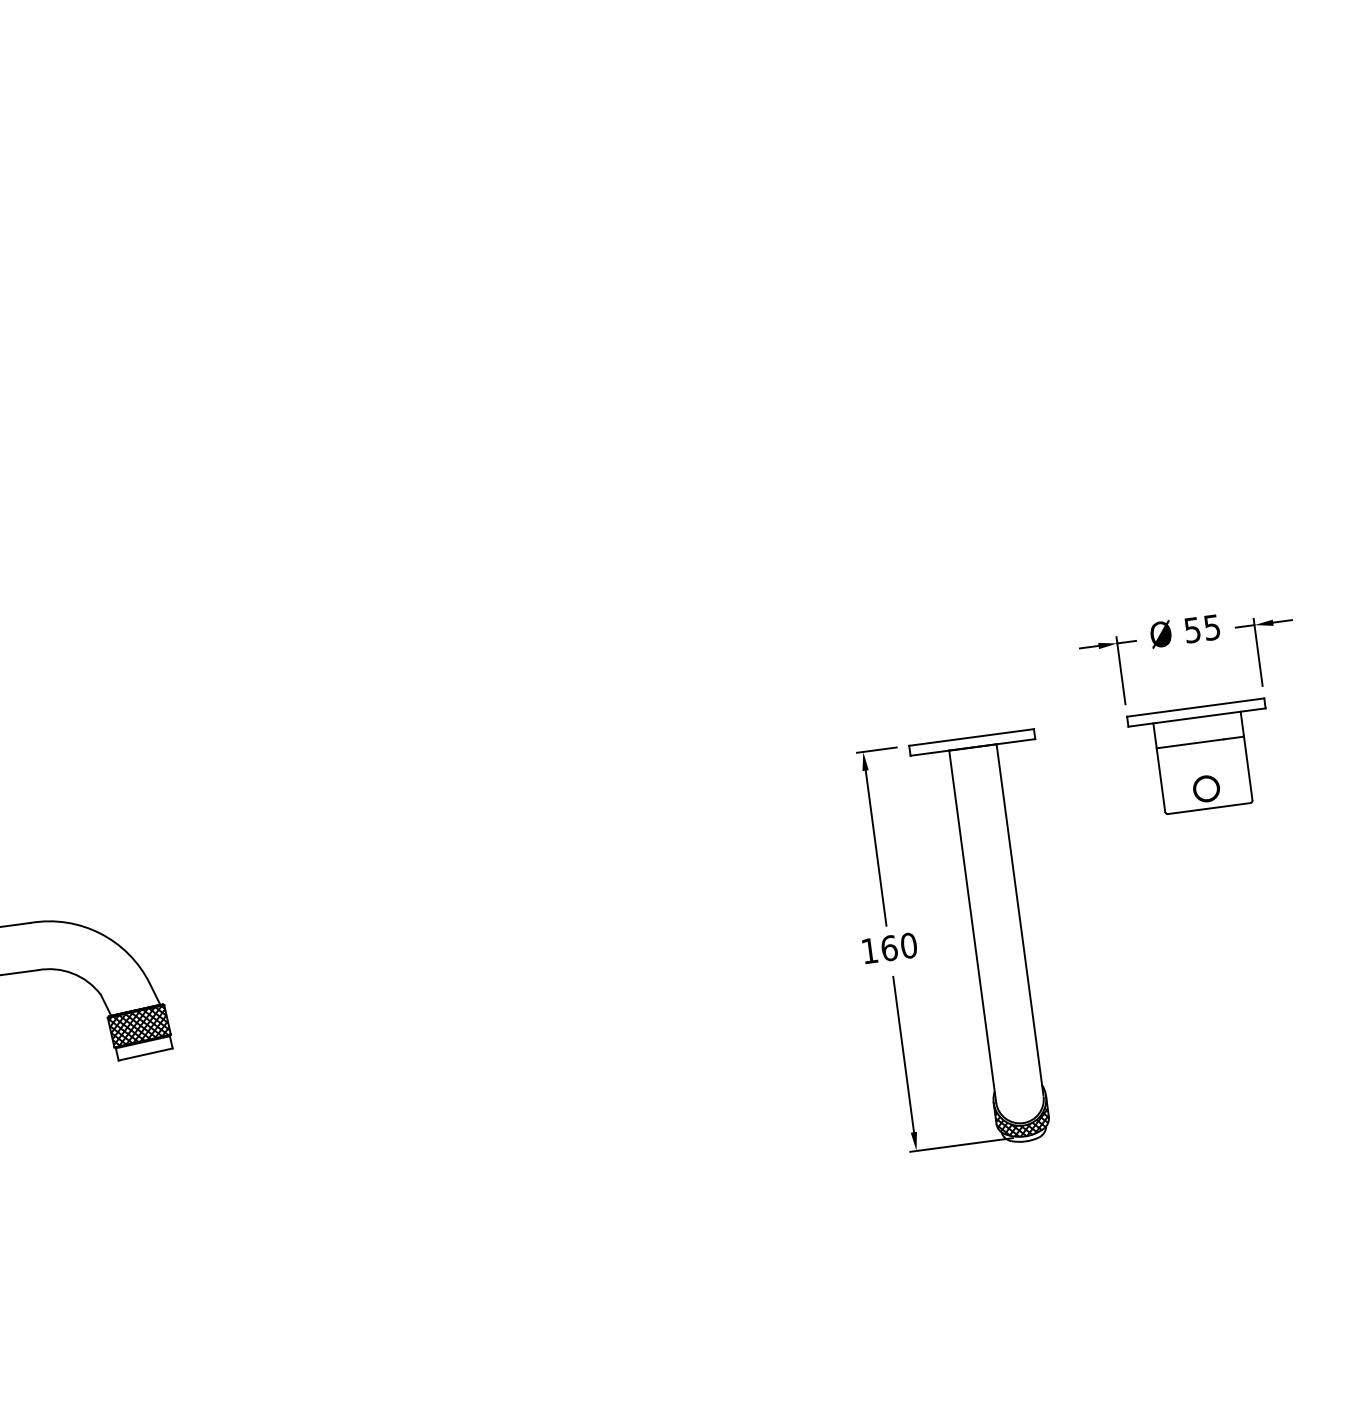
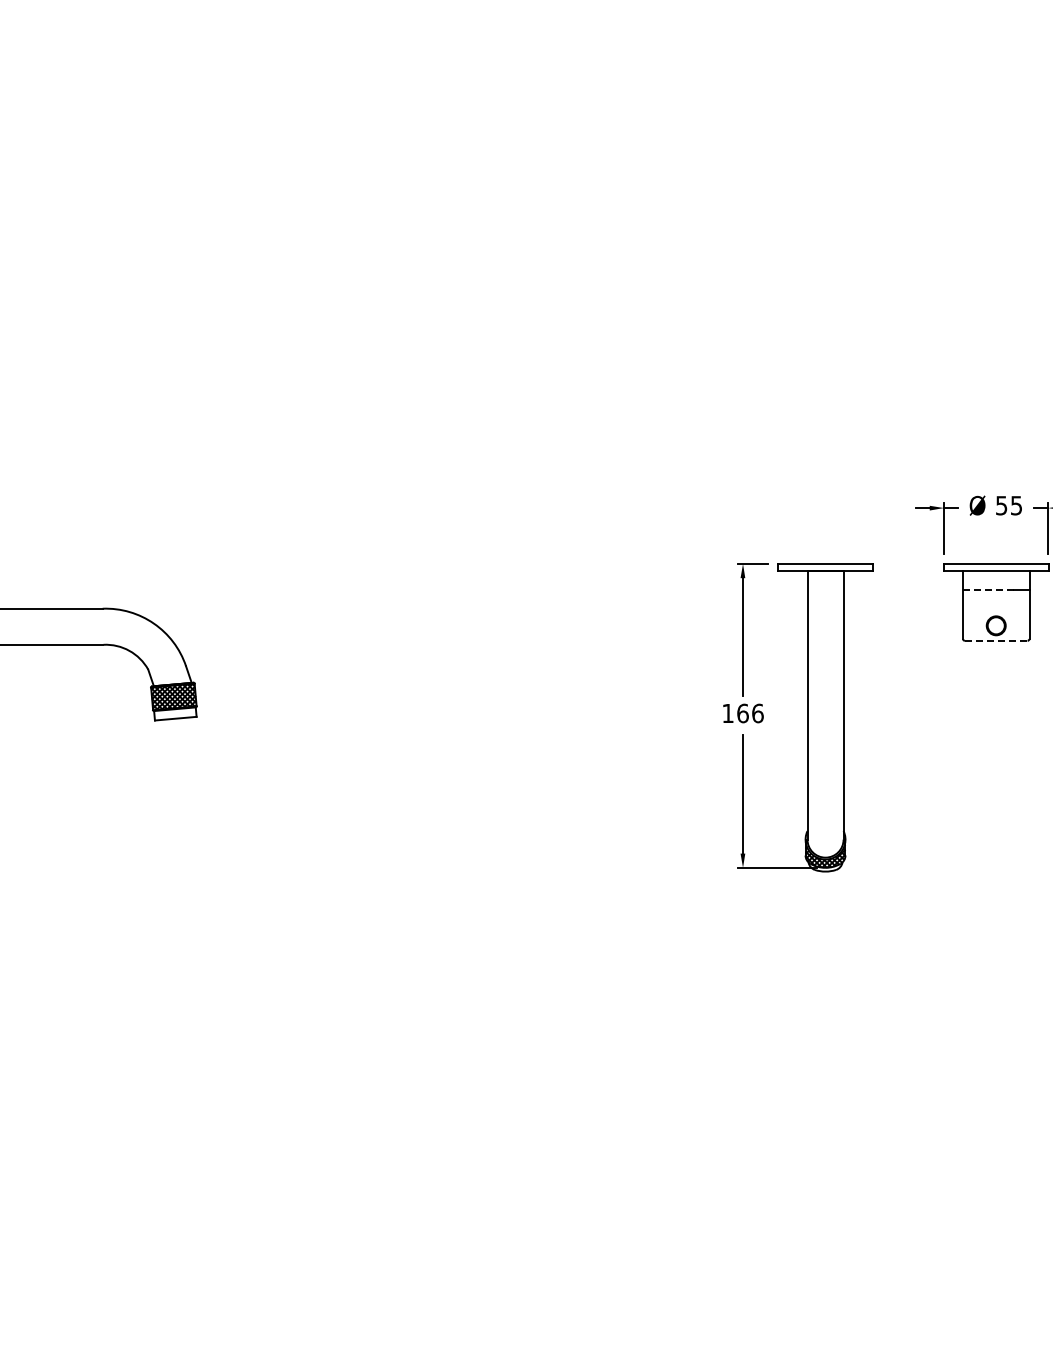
line: (1190, 743) -> (988, 590), solid -> dashed
line: (1209, 808) -> (996, 640), solid -> dashed
text: (908, 945) -> (757, 713), 160 -> 166

